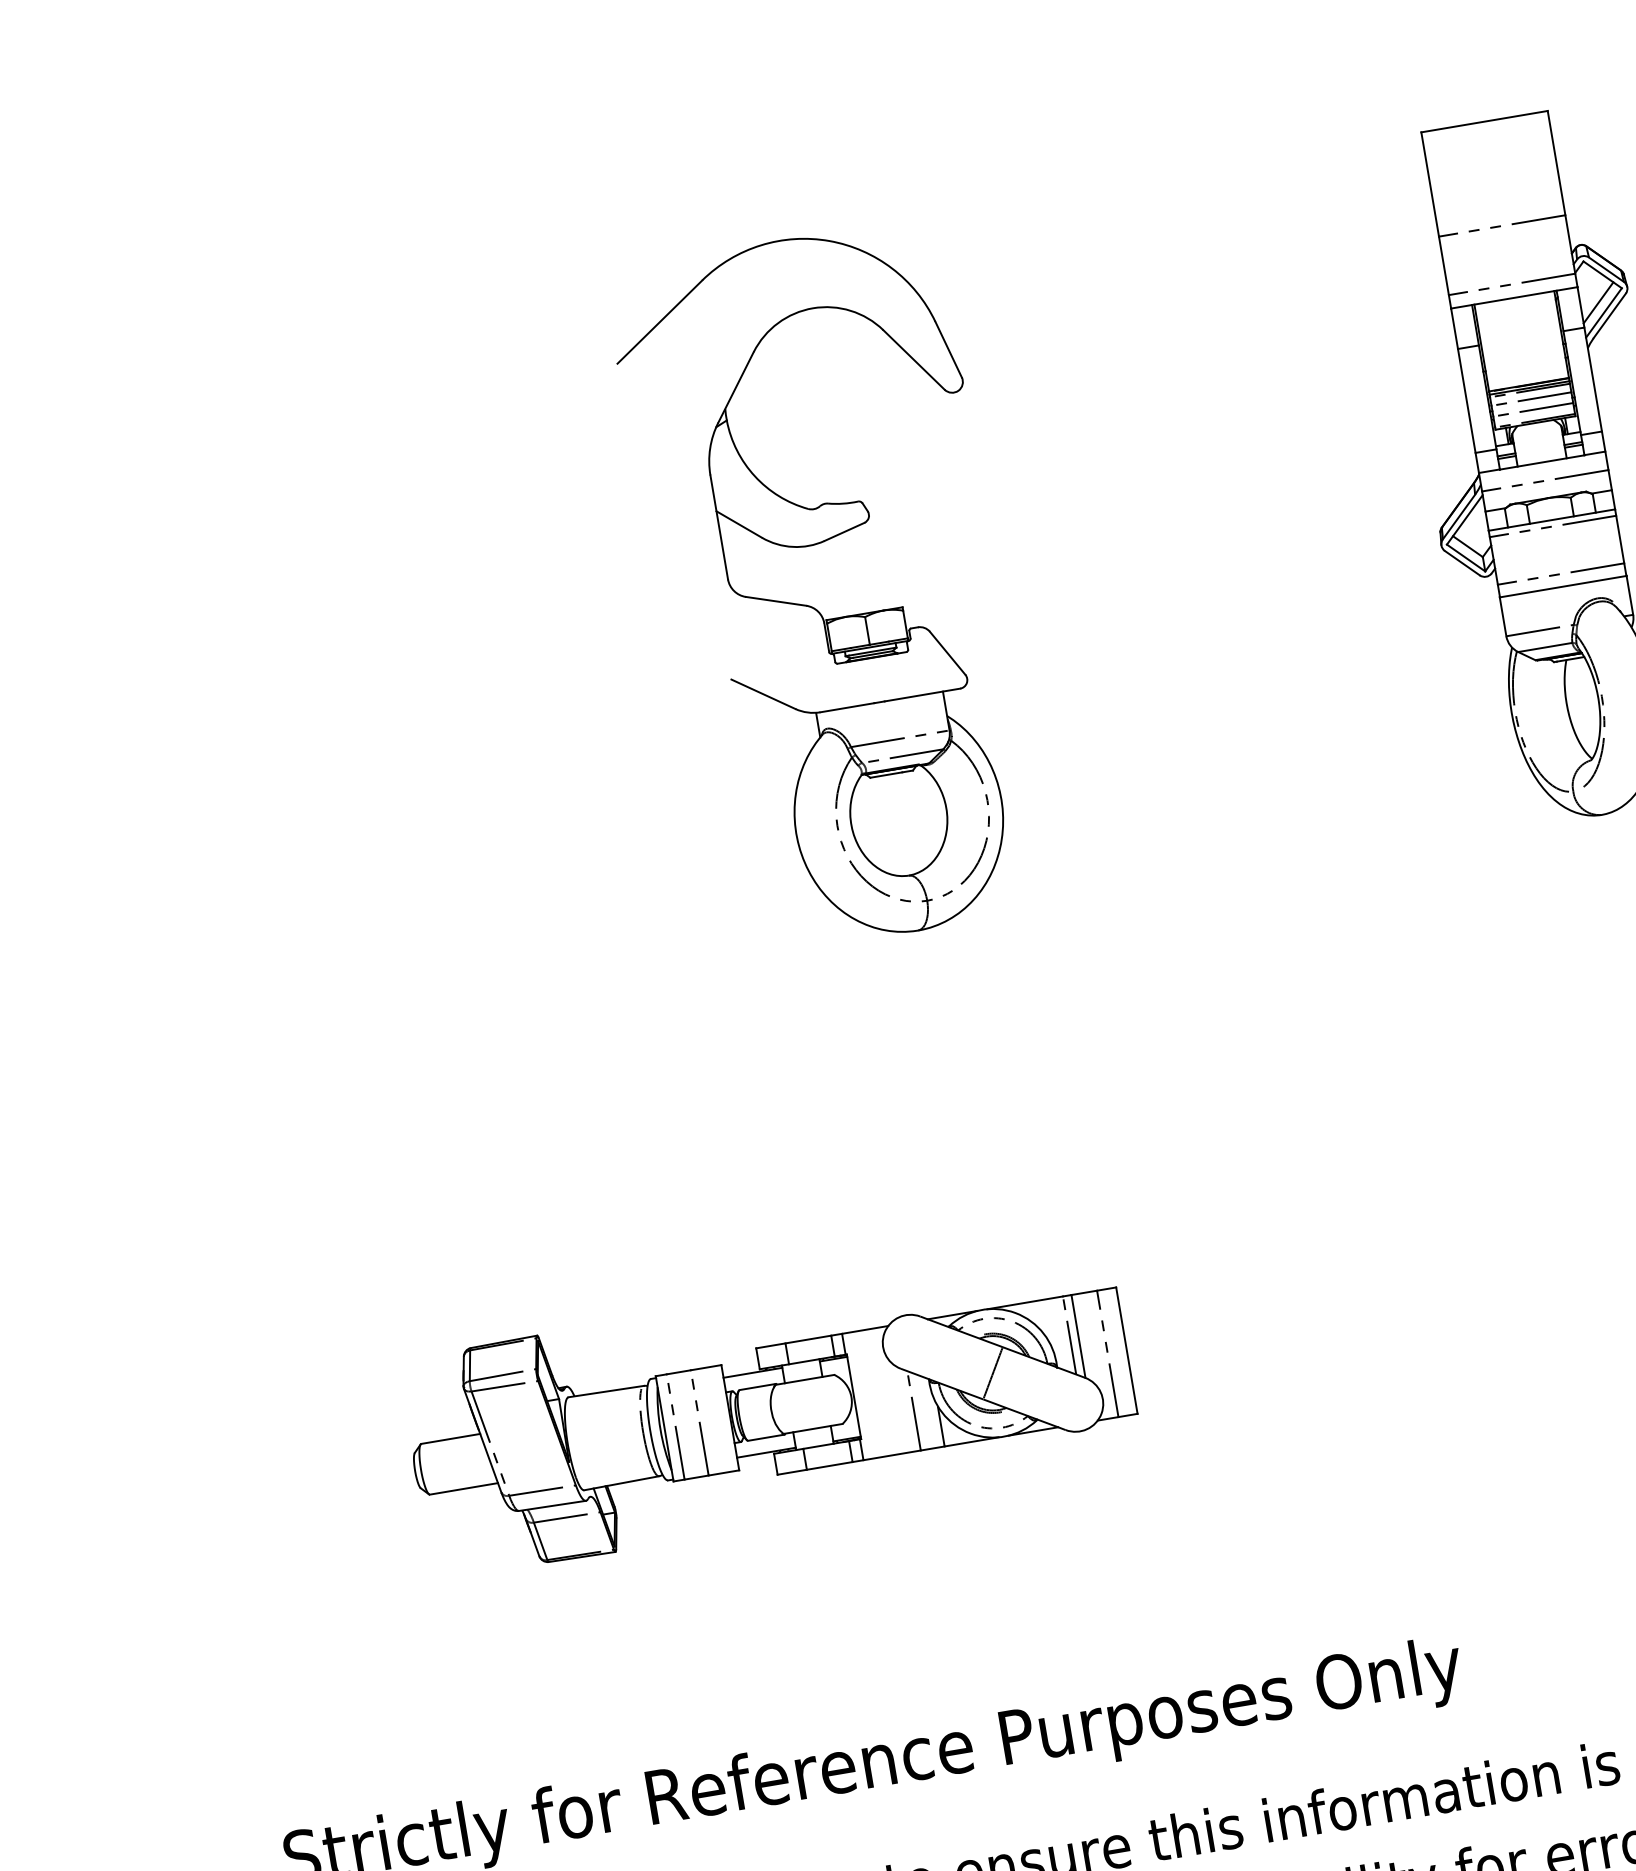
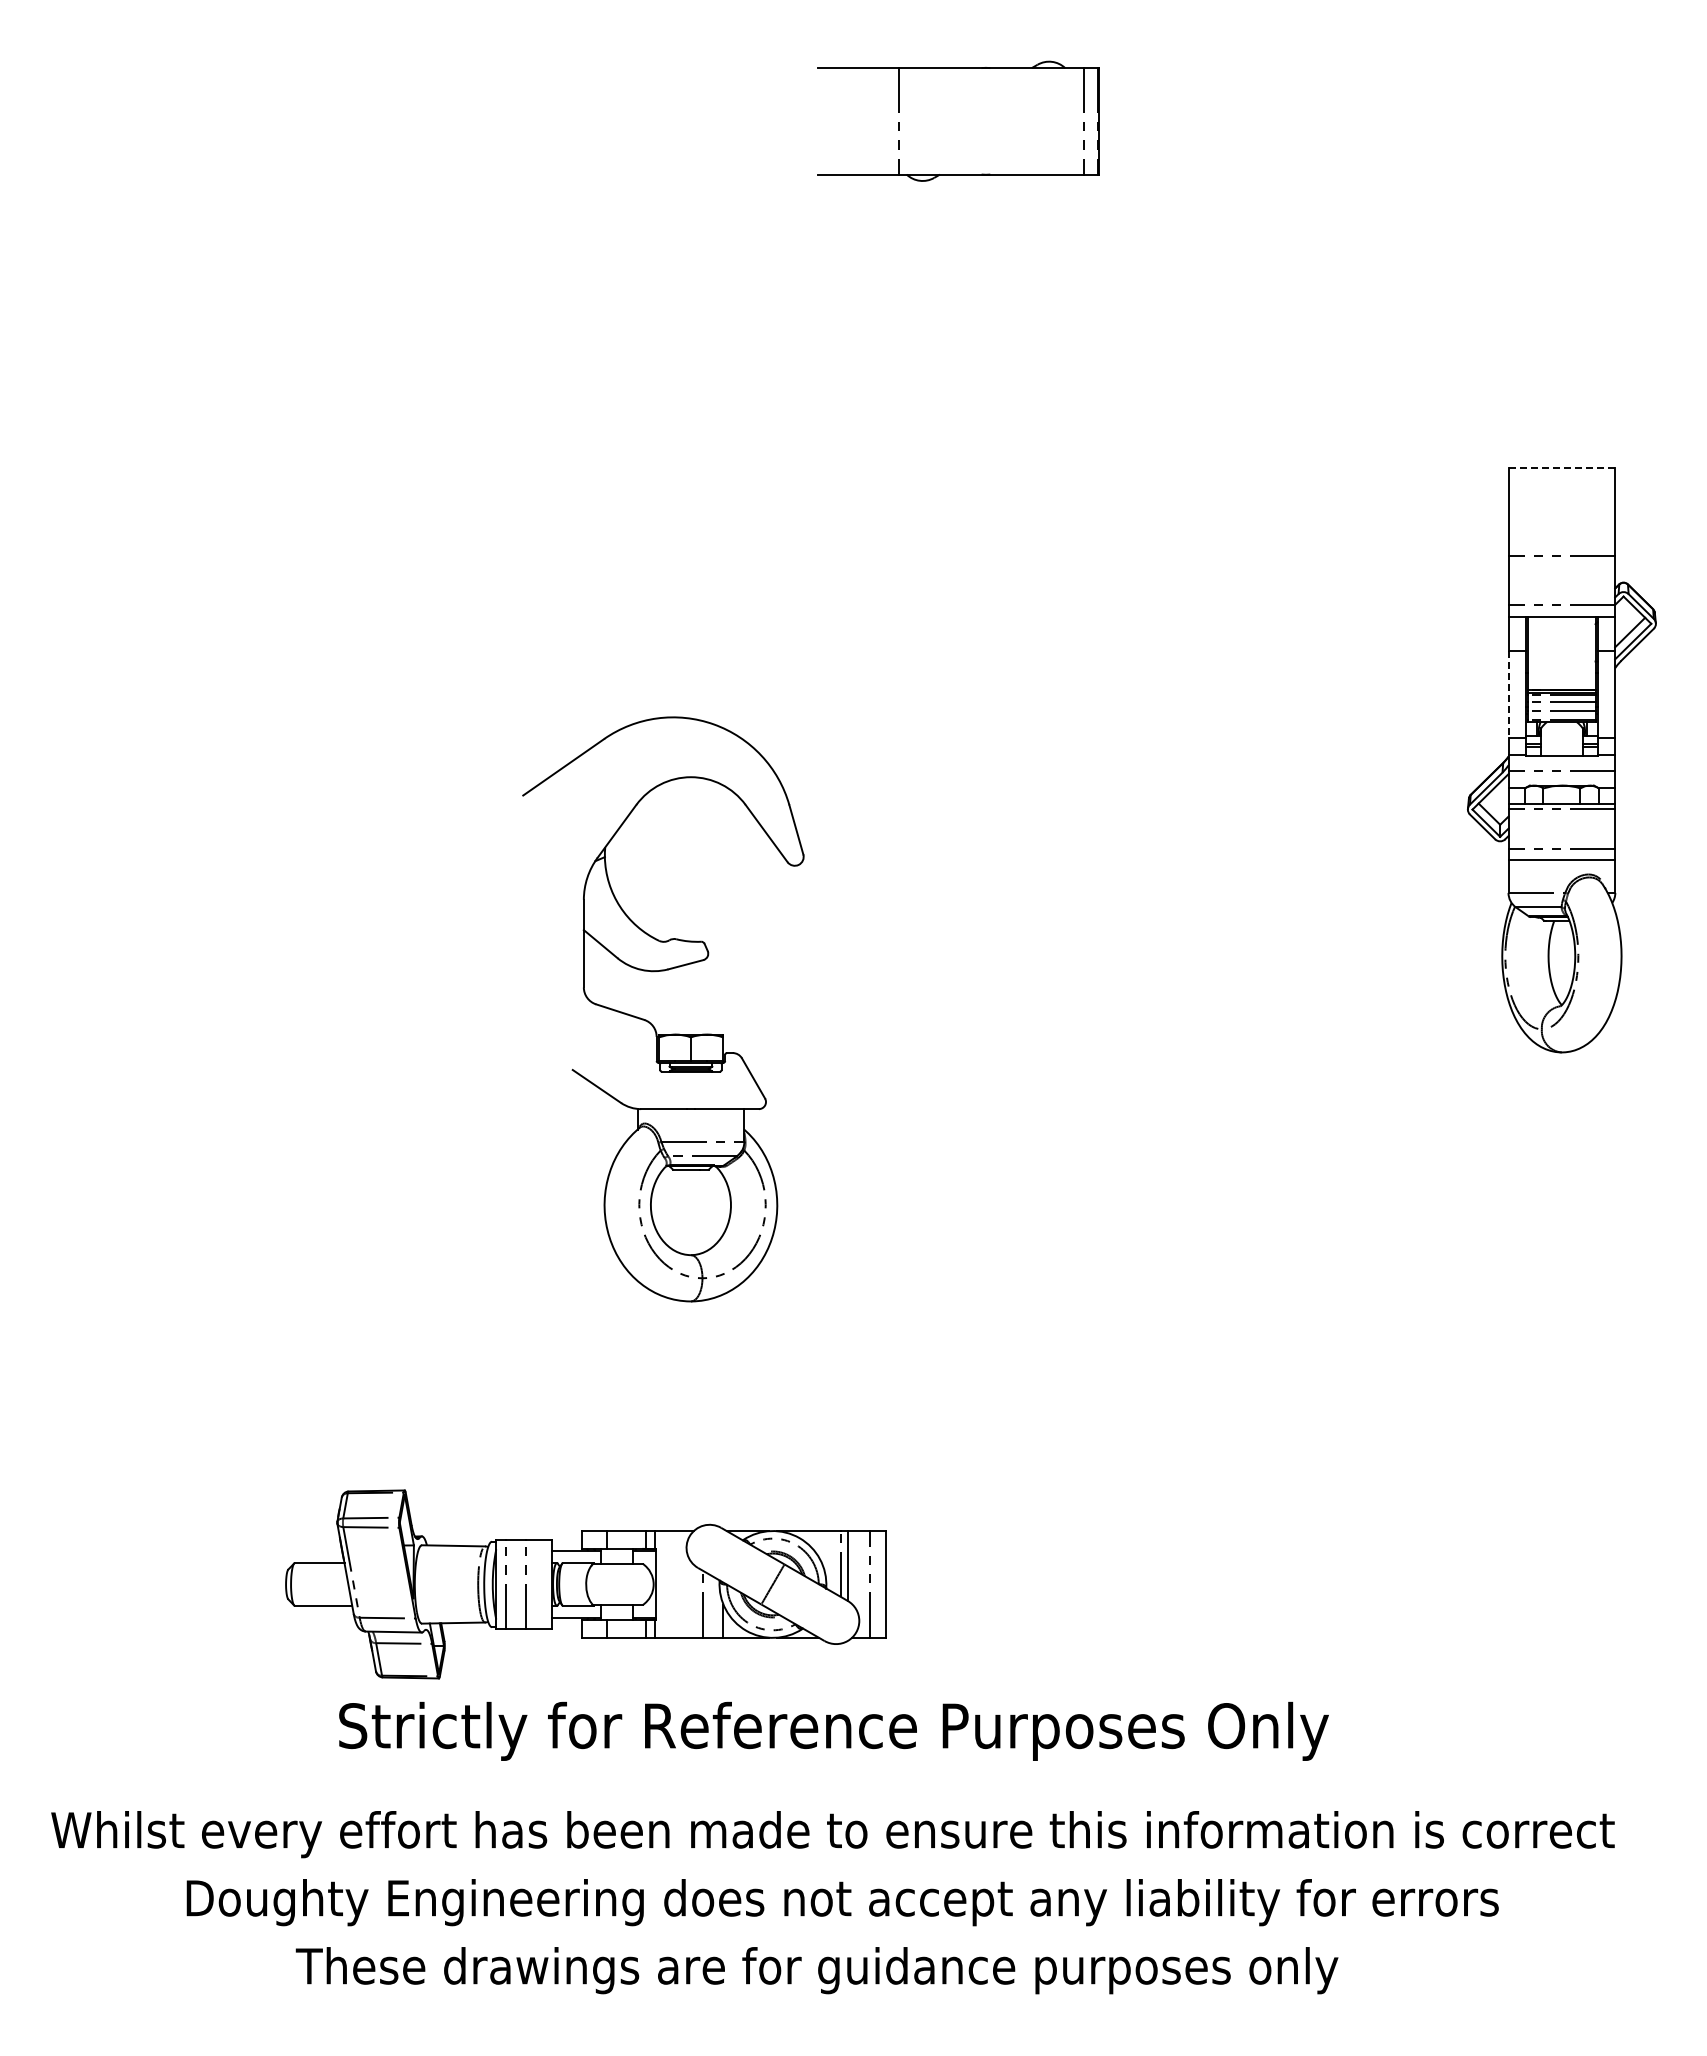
line: (1484, 121) -> (1561, 468), solid -> dashed
line: (1466, 400) -> (1508, 694), solid -> dashed
part: (814, 607) -> (650, 1022), moved
part: (770, 1410) -> (585, 1584), moved

